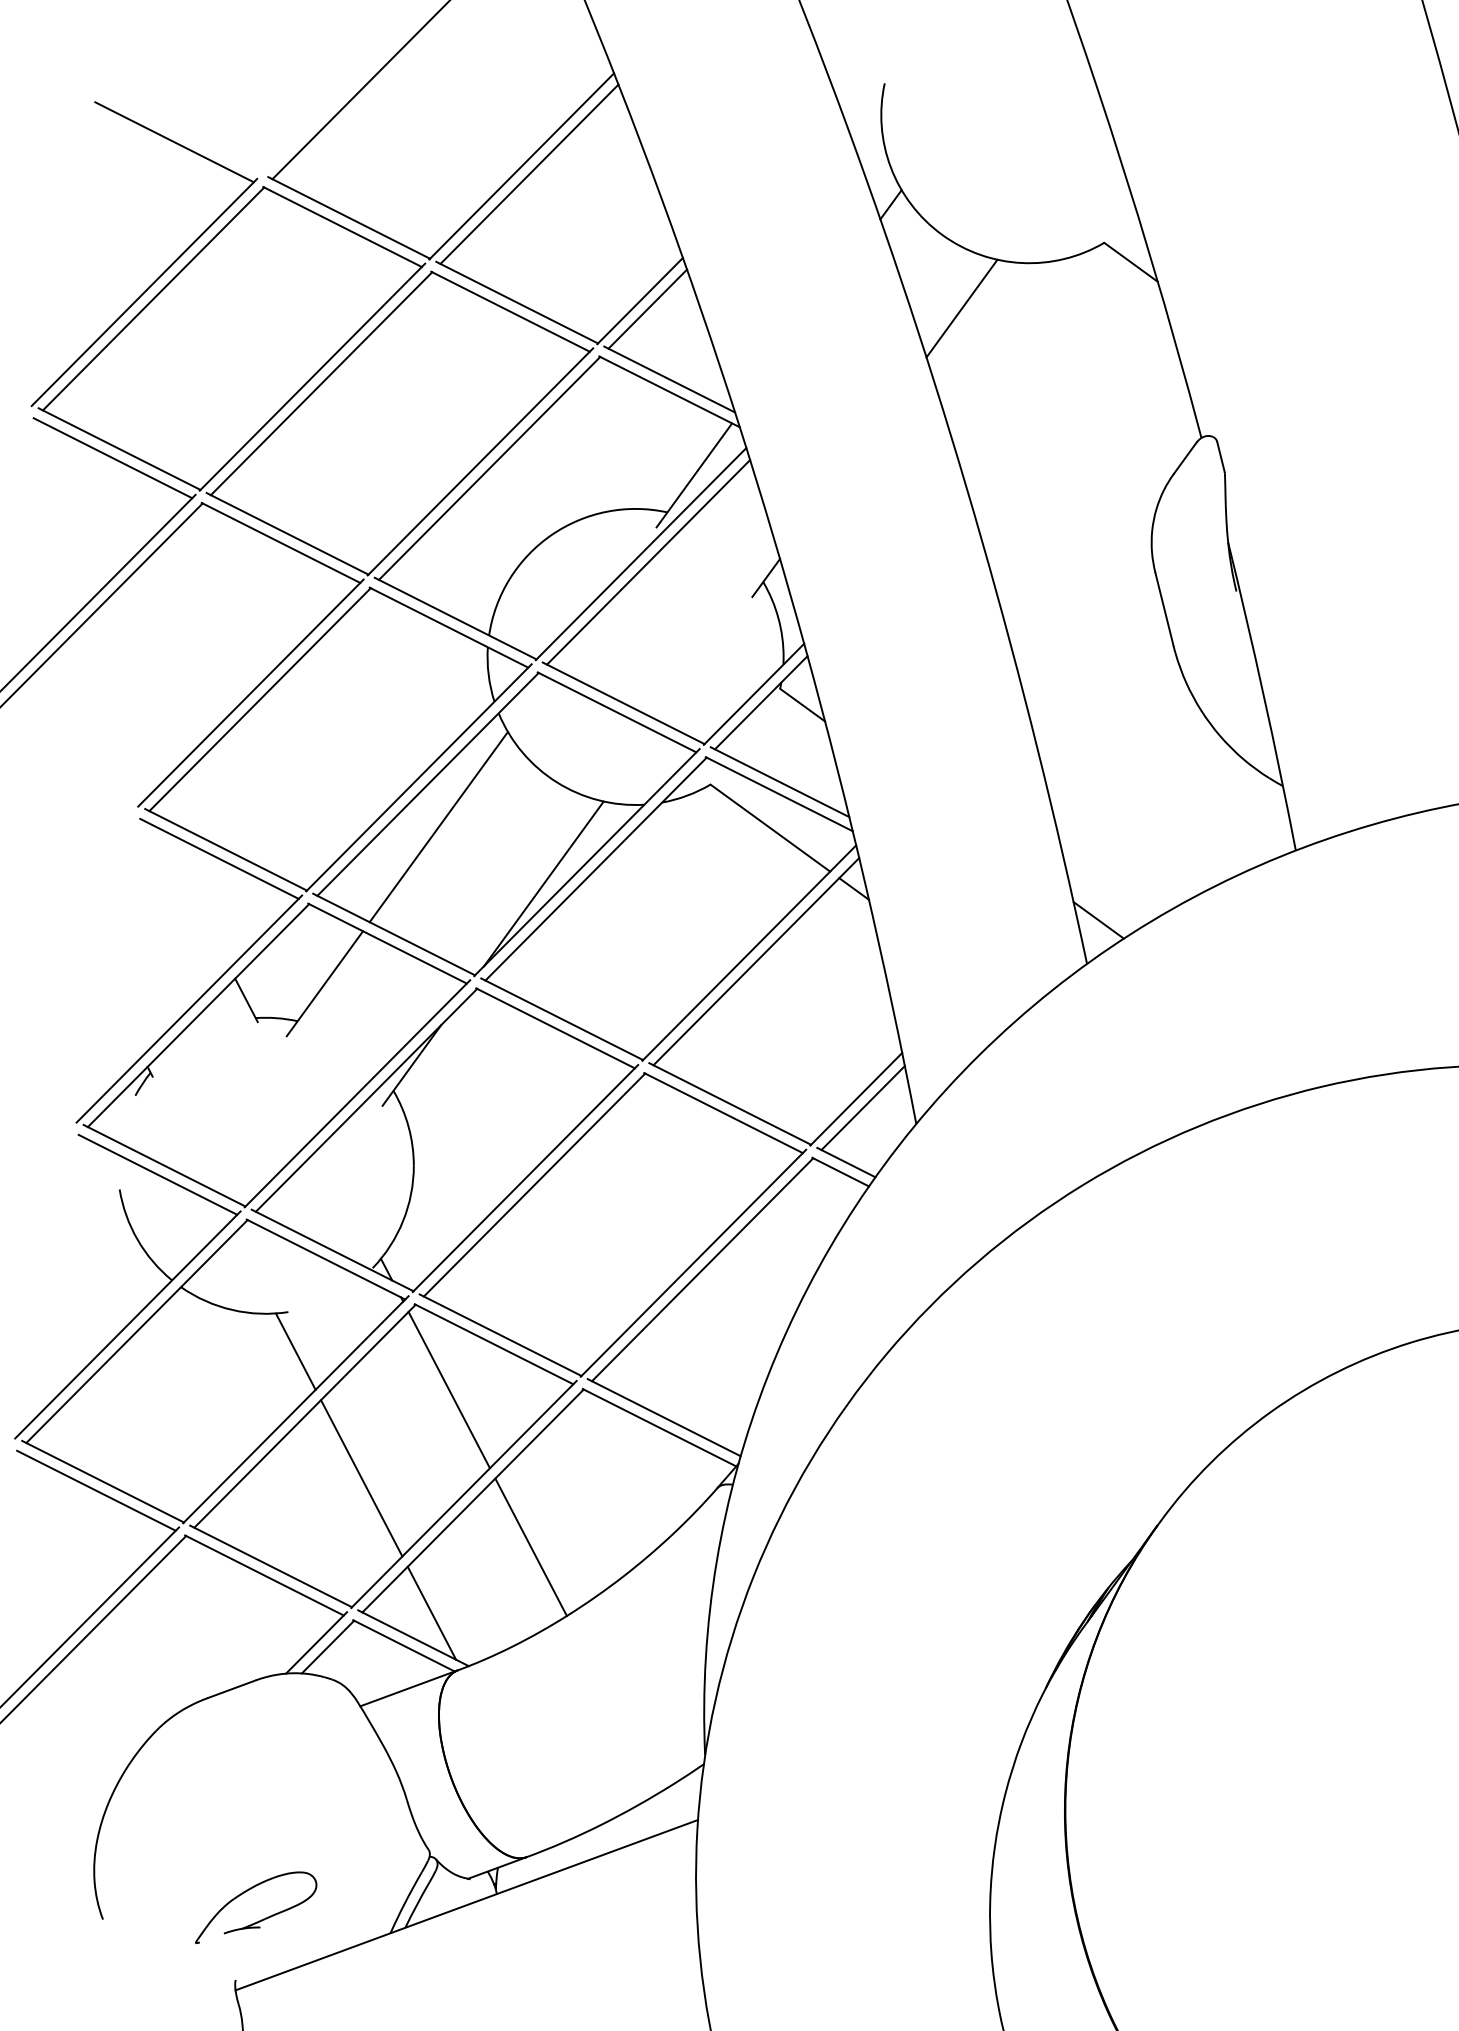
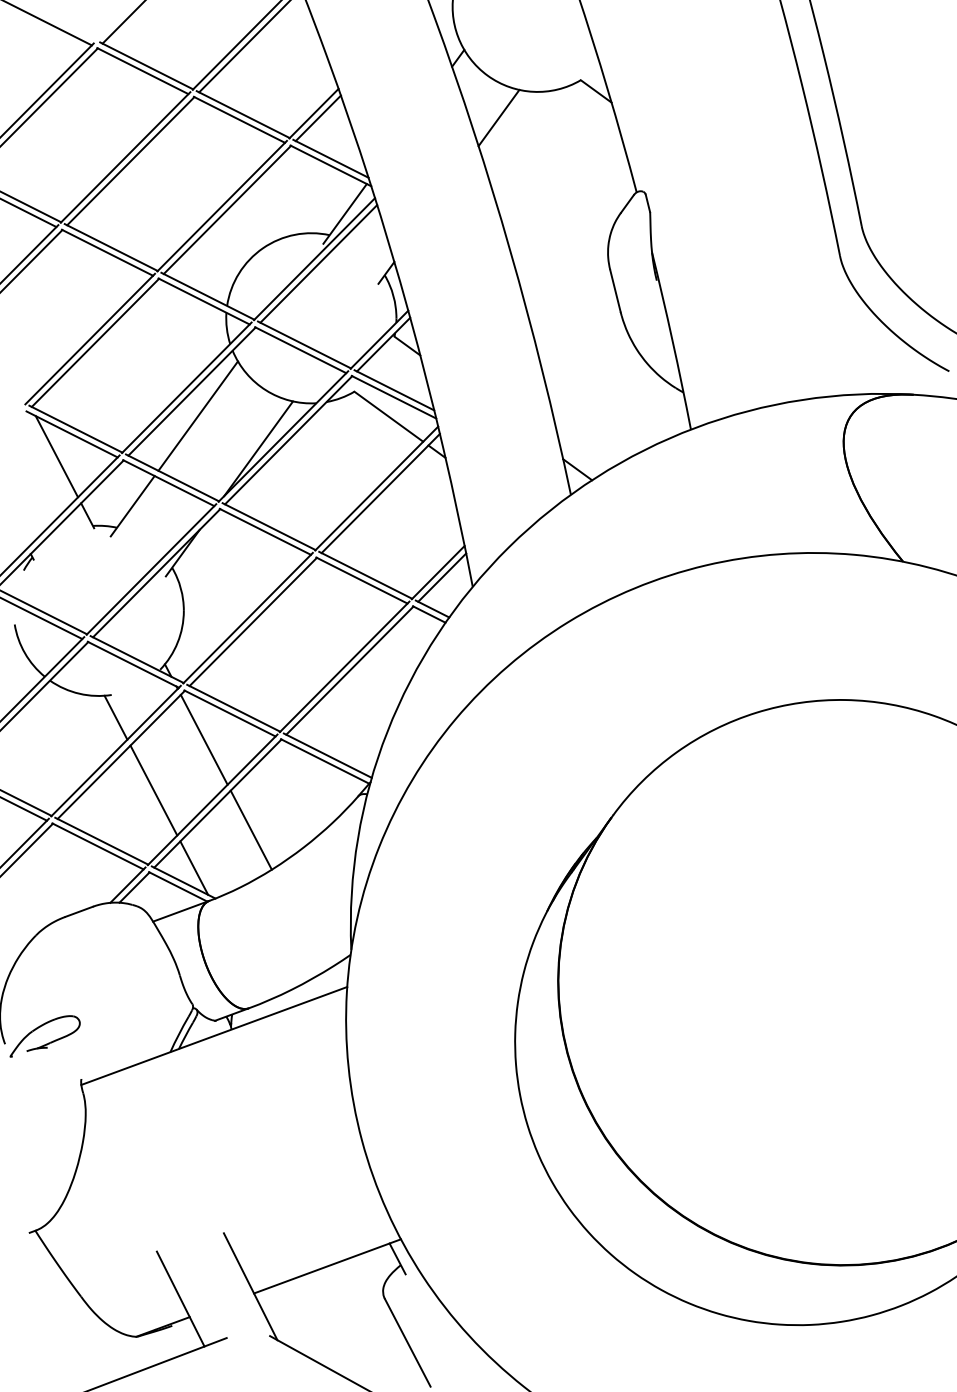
line: (192, 897) -> (56, 456), added
part: (261, 1918) -> (48, 1042), moved

